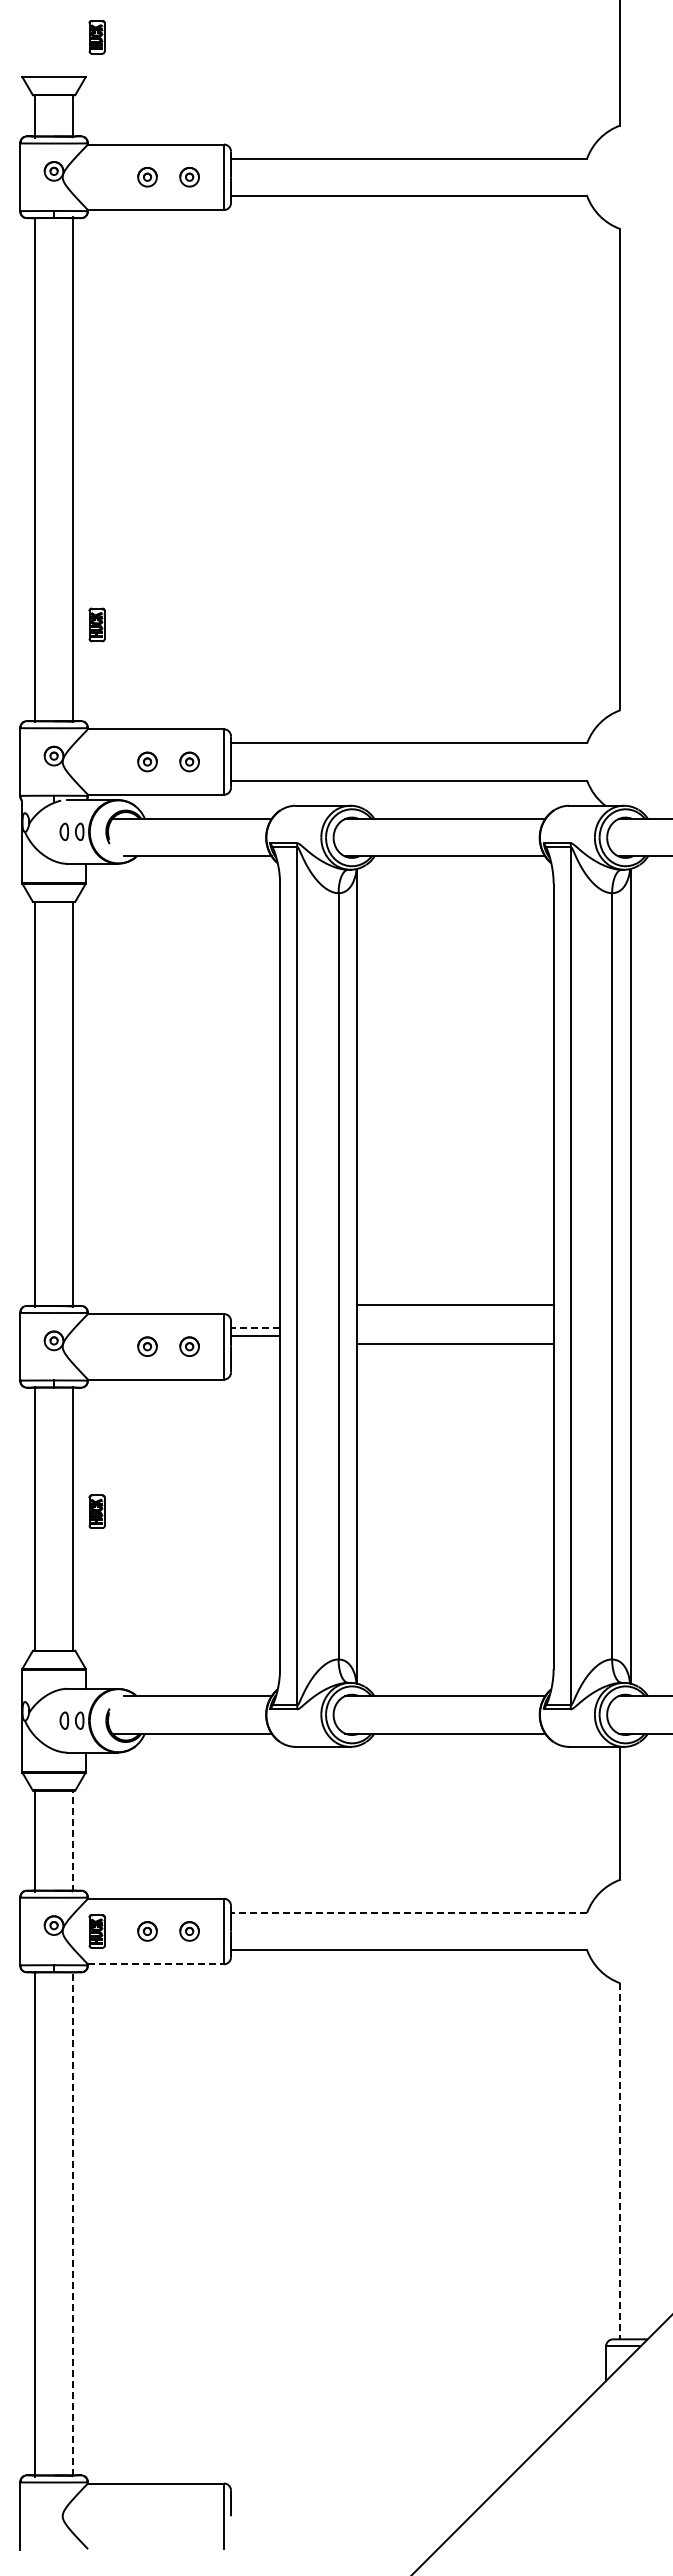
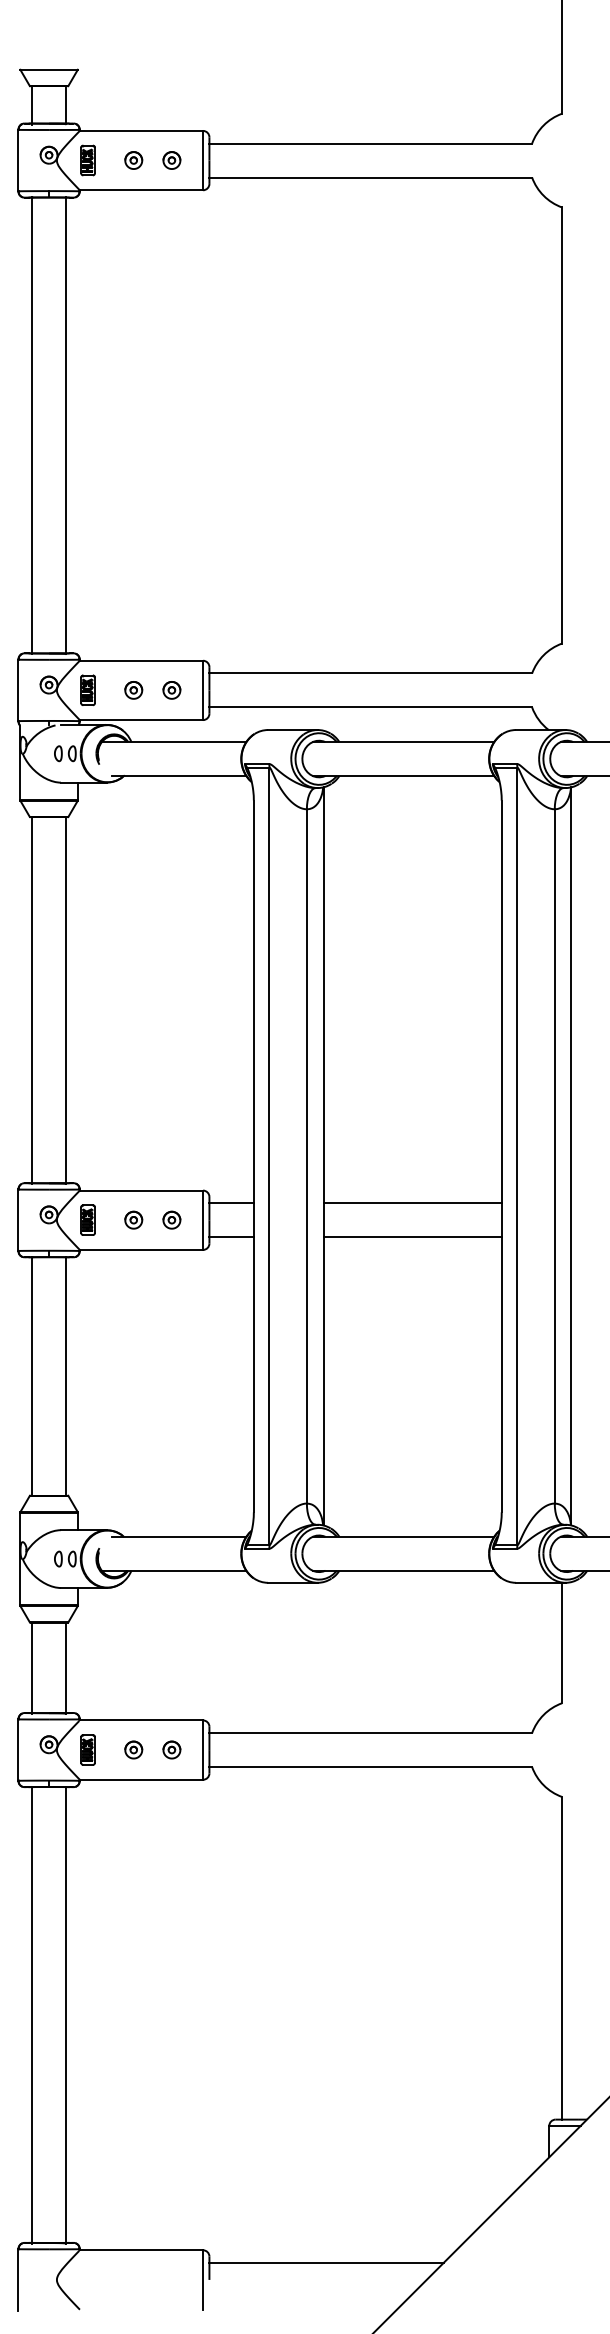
part: (96, 37) -> (87, 160), moved
part: (96, 624) -> (87, 689), moved
line: (454, 1305) -> (411, 1203), moved
line: (255, 1328) -> (231, 1203), dashed -> solid
line: (255, 1335) -> (231, 1237), moved
line: (454, 1343) -> (411, 1237), moved
part: (96, 1511) -> (87, 1220), moved
line: (72, 1840) -> (65, 1667), dashed -> solid
line: (408, 1912) -> (370, 1732), dashed -> solid
line: (156, 1964) -> (141, 1779), dashed -> solid
line: (620, 2161) -> (562, 1958), dashed -> solid
line: (72, 2223) -> (65, 2014), dashed -> solid
line: (360, 2497) -> (326, 2262), added

